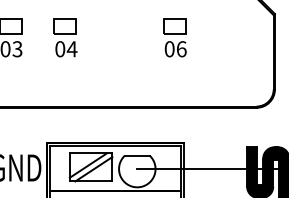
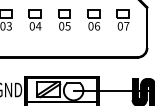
part: (120, 36) -> (64, 19), added
part: (228, 36) -> (122, 19), added

